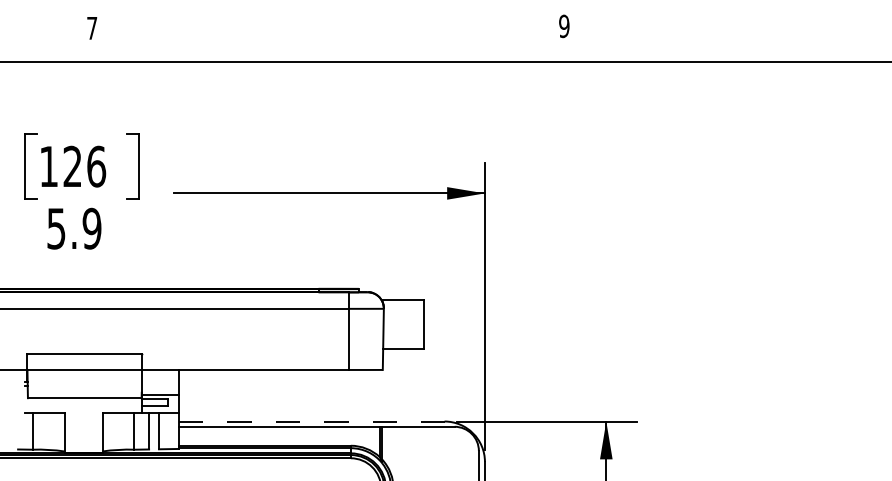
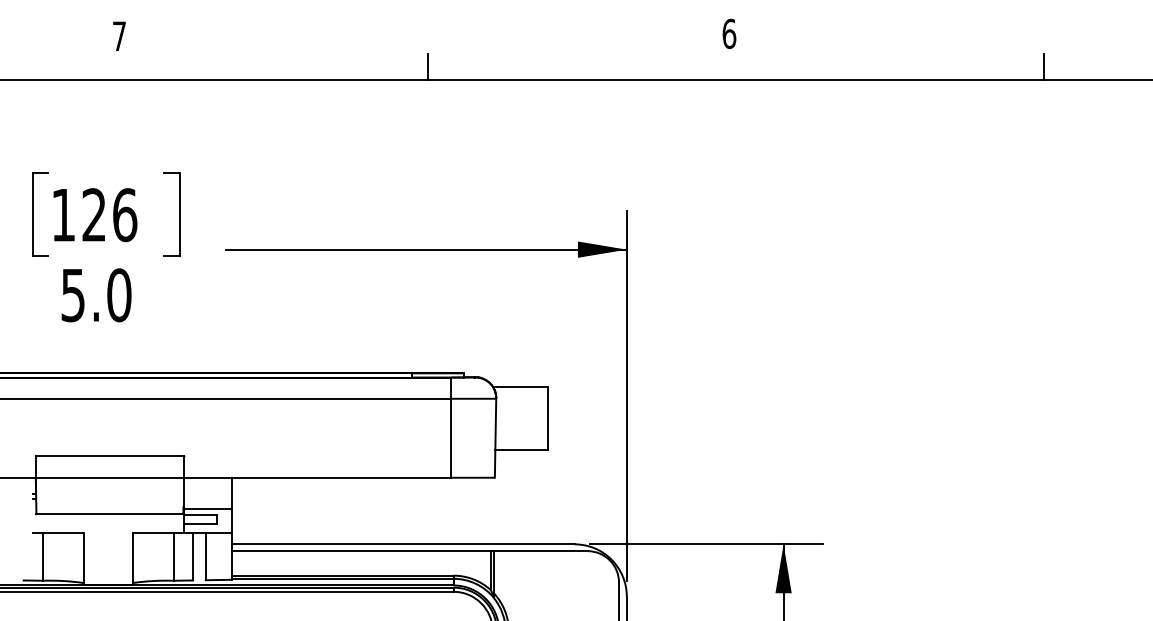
text: (564, 26) -> (729, 33), 9 -> 6
line: (330, 51) -> (427, 66), added
line: (808, 51) -> (1044, 66), added
text: (92, 228) -> (119, 295), 5.9 -> 5.0
line: (312, 421) -> (403, 544), dashed -> solid

